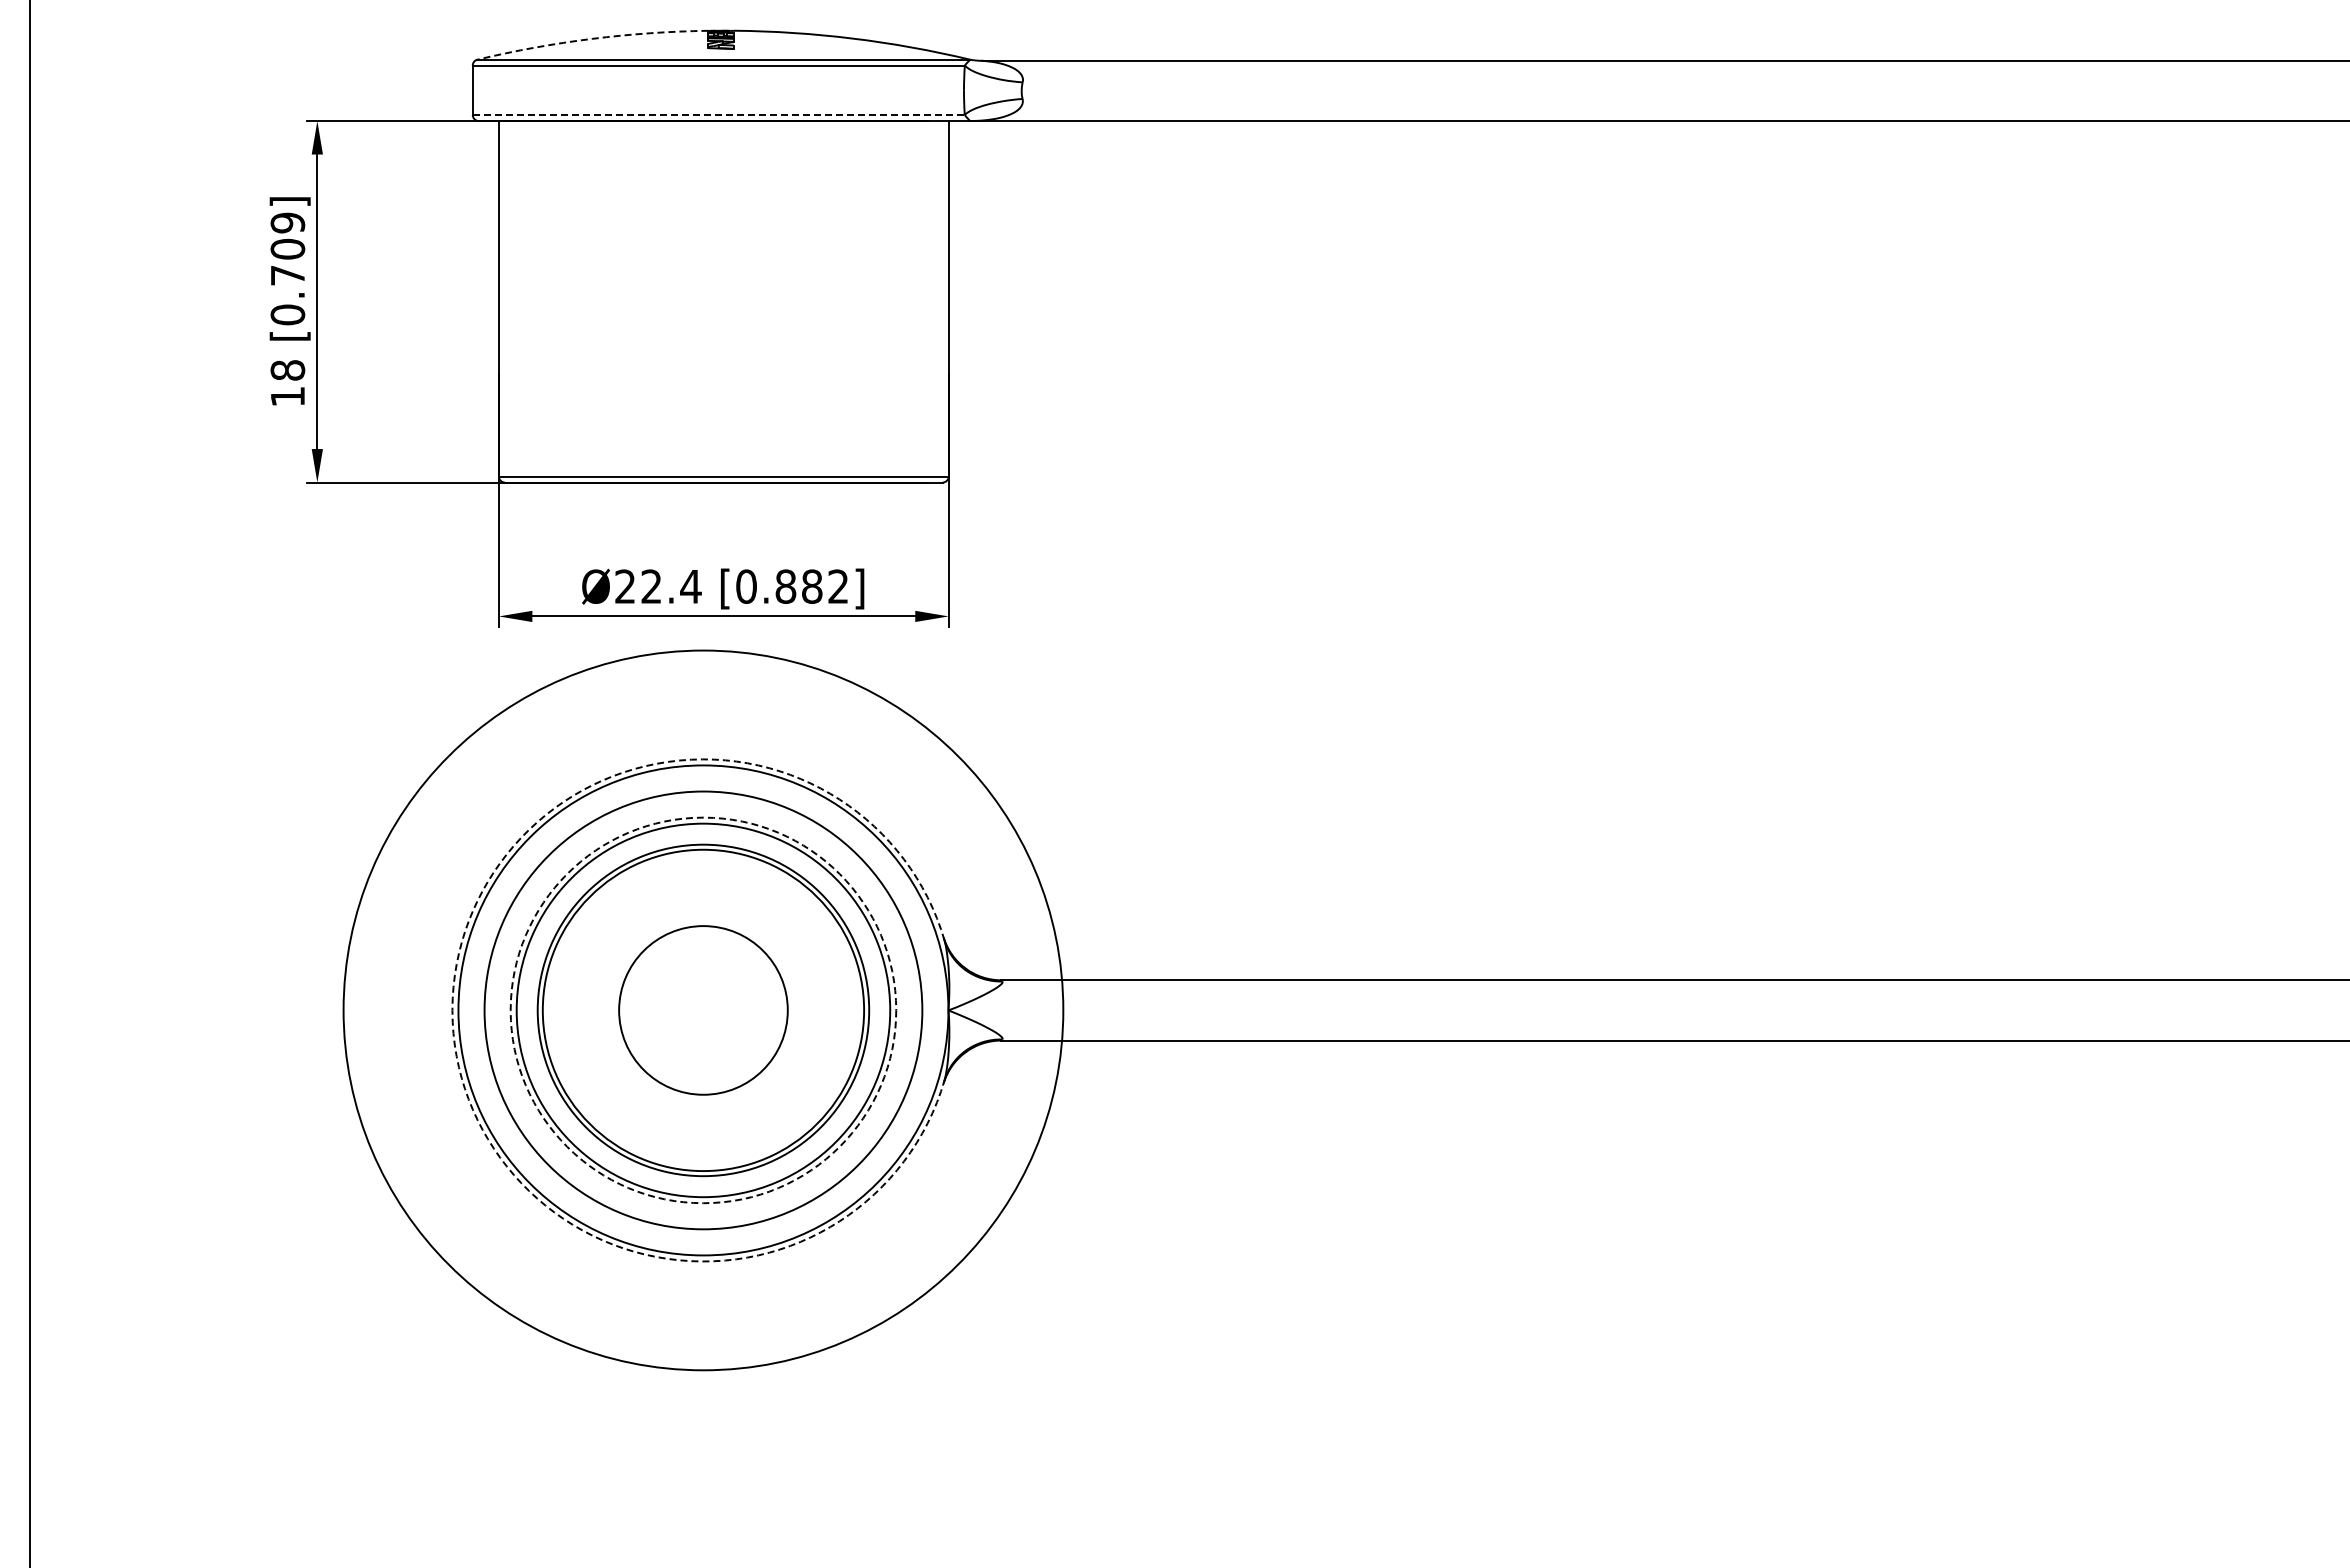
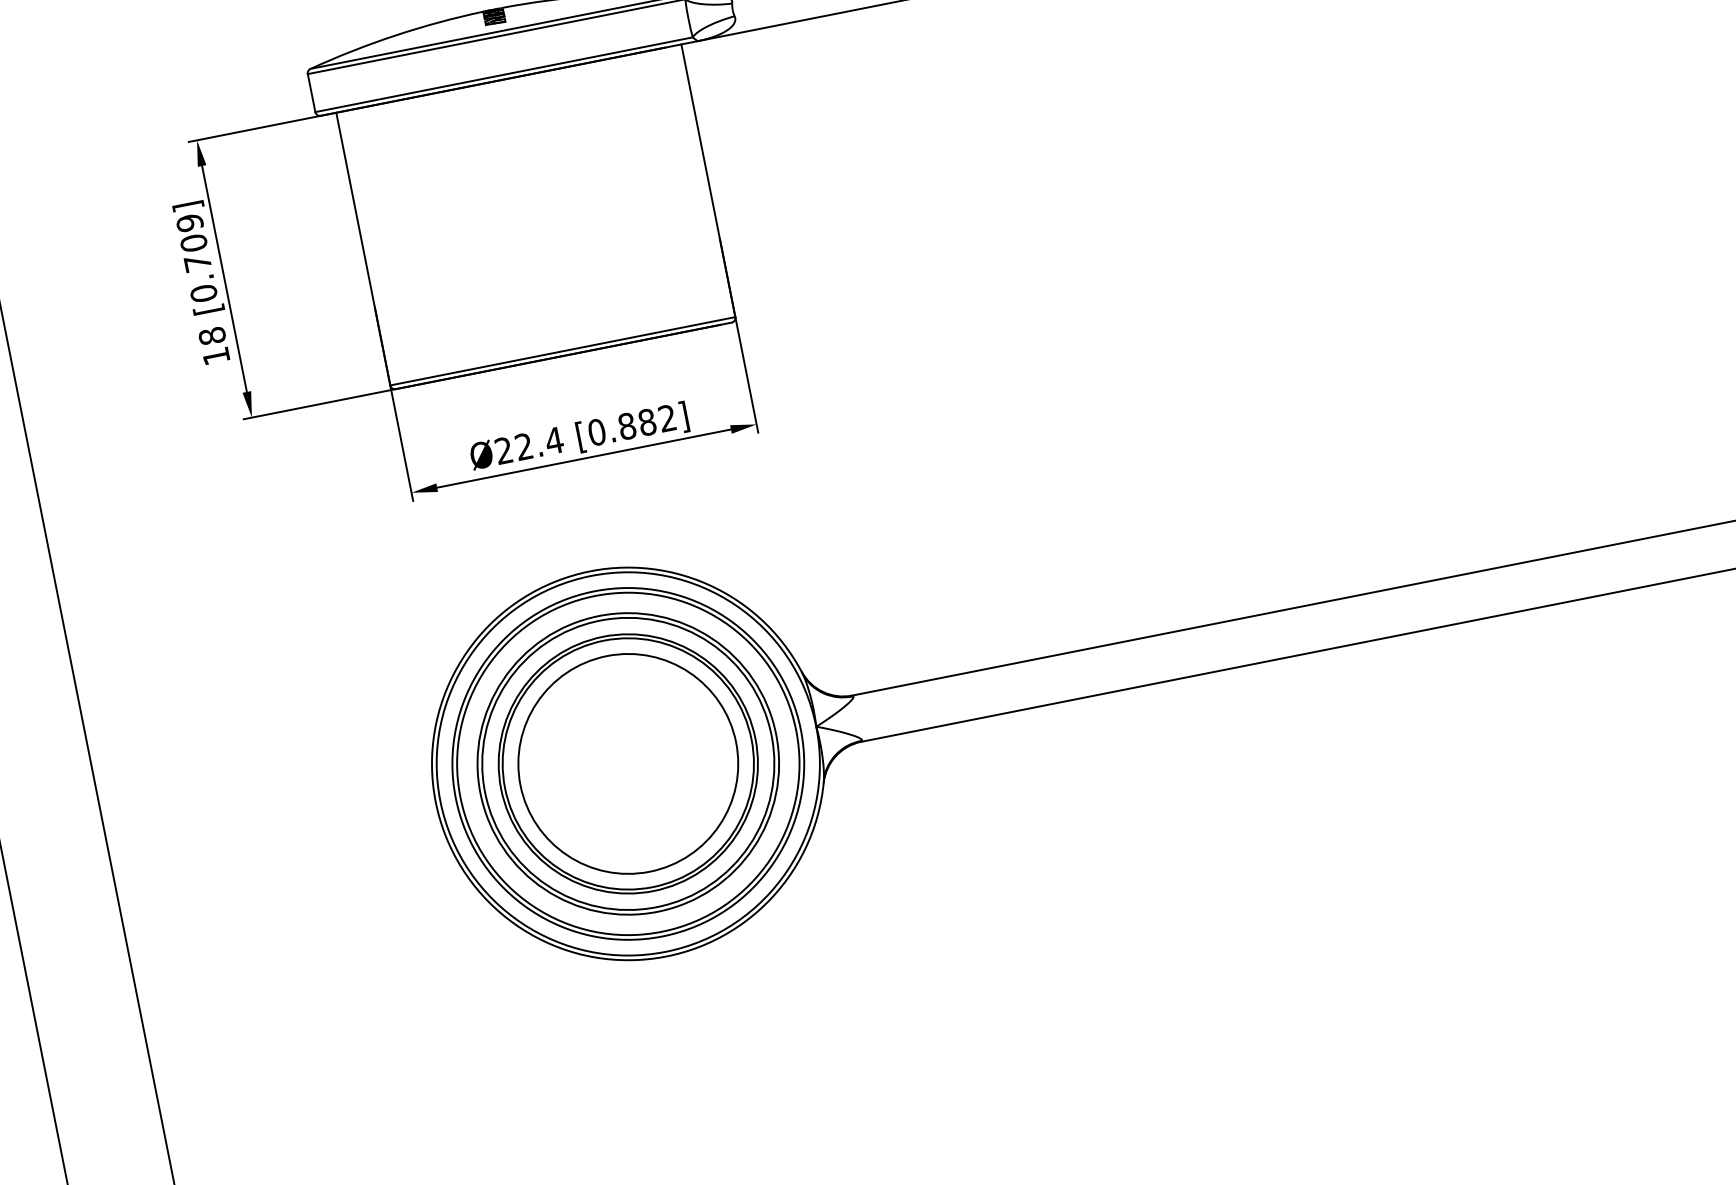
arc: (592, 38) -> (395, 35), dashed -> solid
line: (719, 115) -> (504, 74), dashed -> solid
arc: (452, 1010) -> (435, 802), dashed -> solid
circle: (703, 1010) -> (628, 763), dashed -> solid
circle: (703, 1010) -> (628, 763), size x0.62
circle: (703, 1010) -> (628, 763), size x1.67

